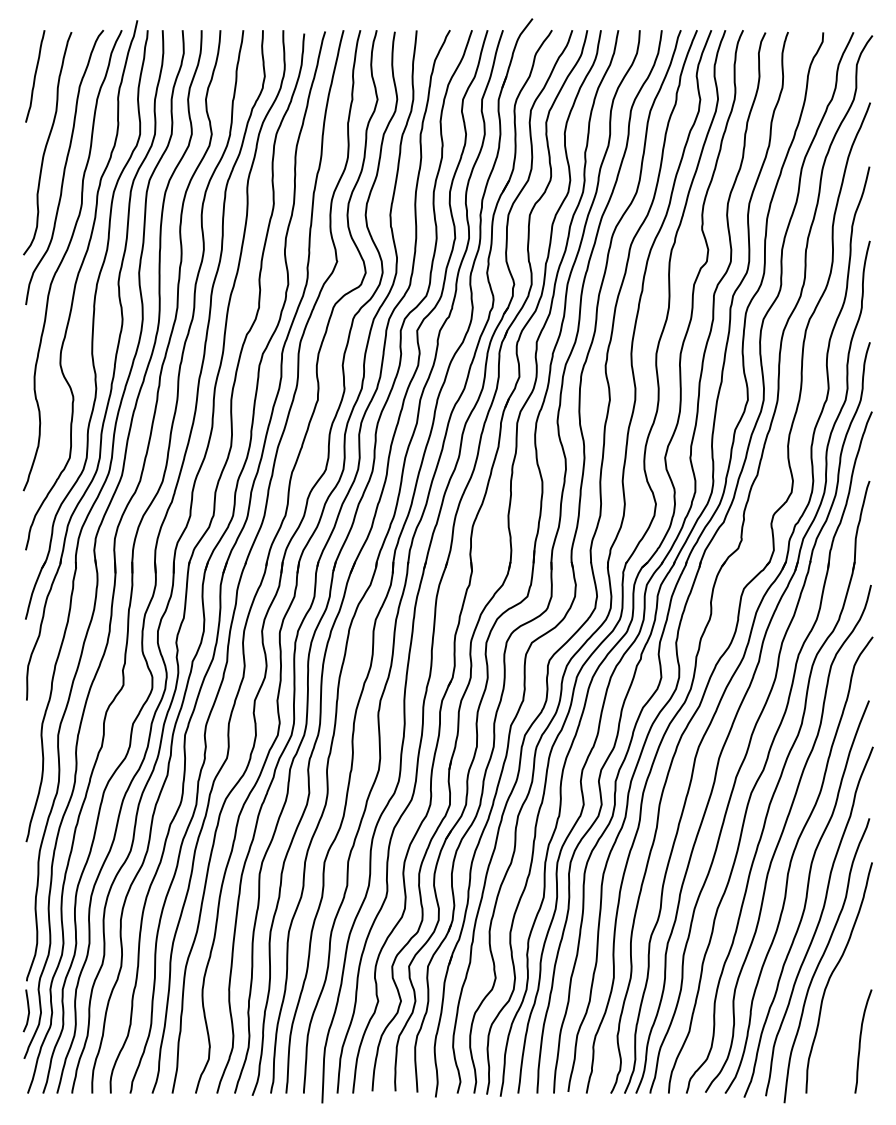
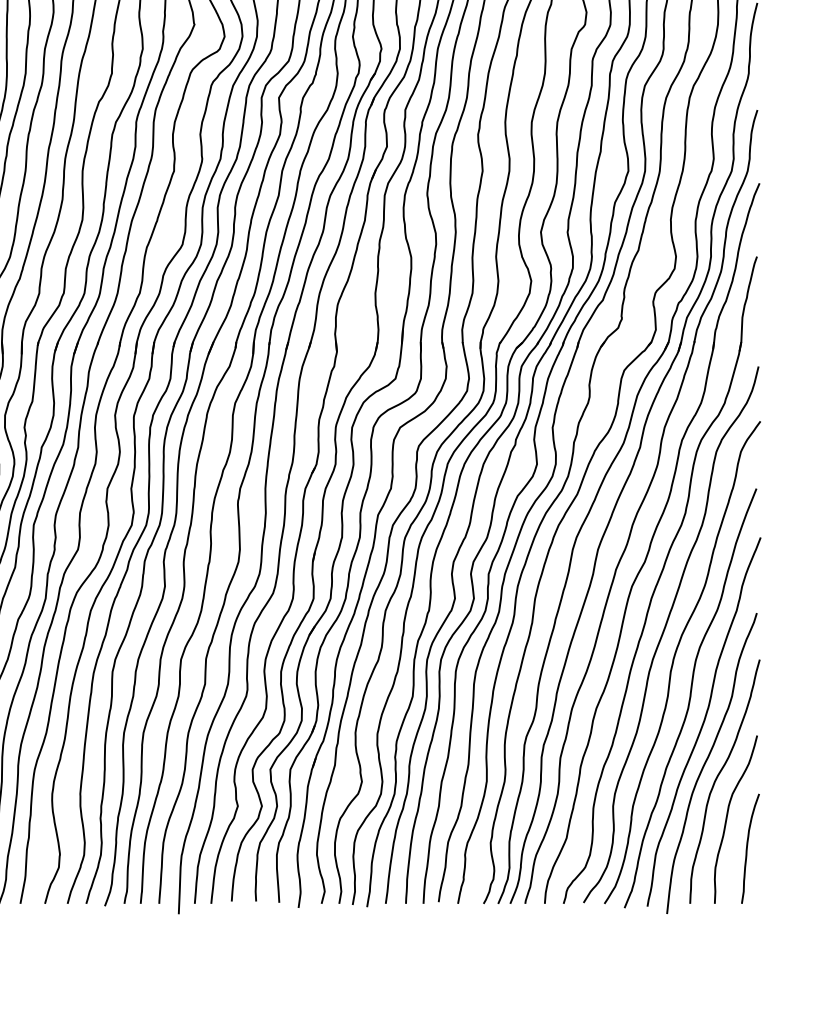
curve: (842, 1010) -> (728, 816), added

